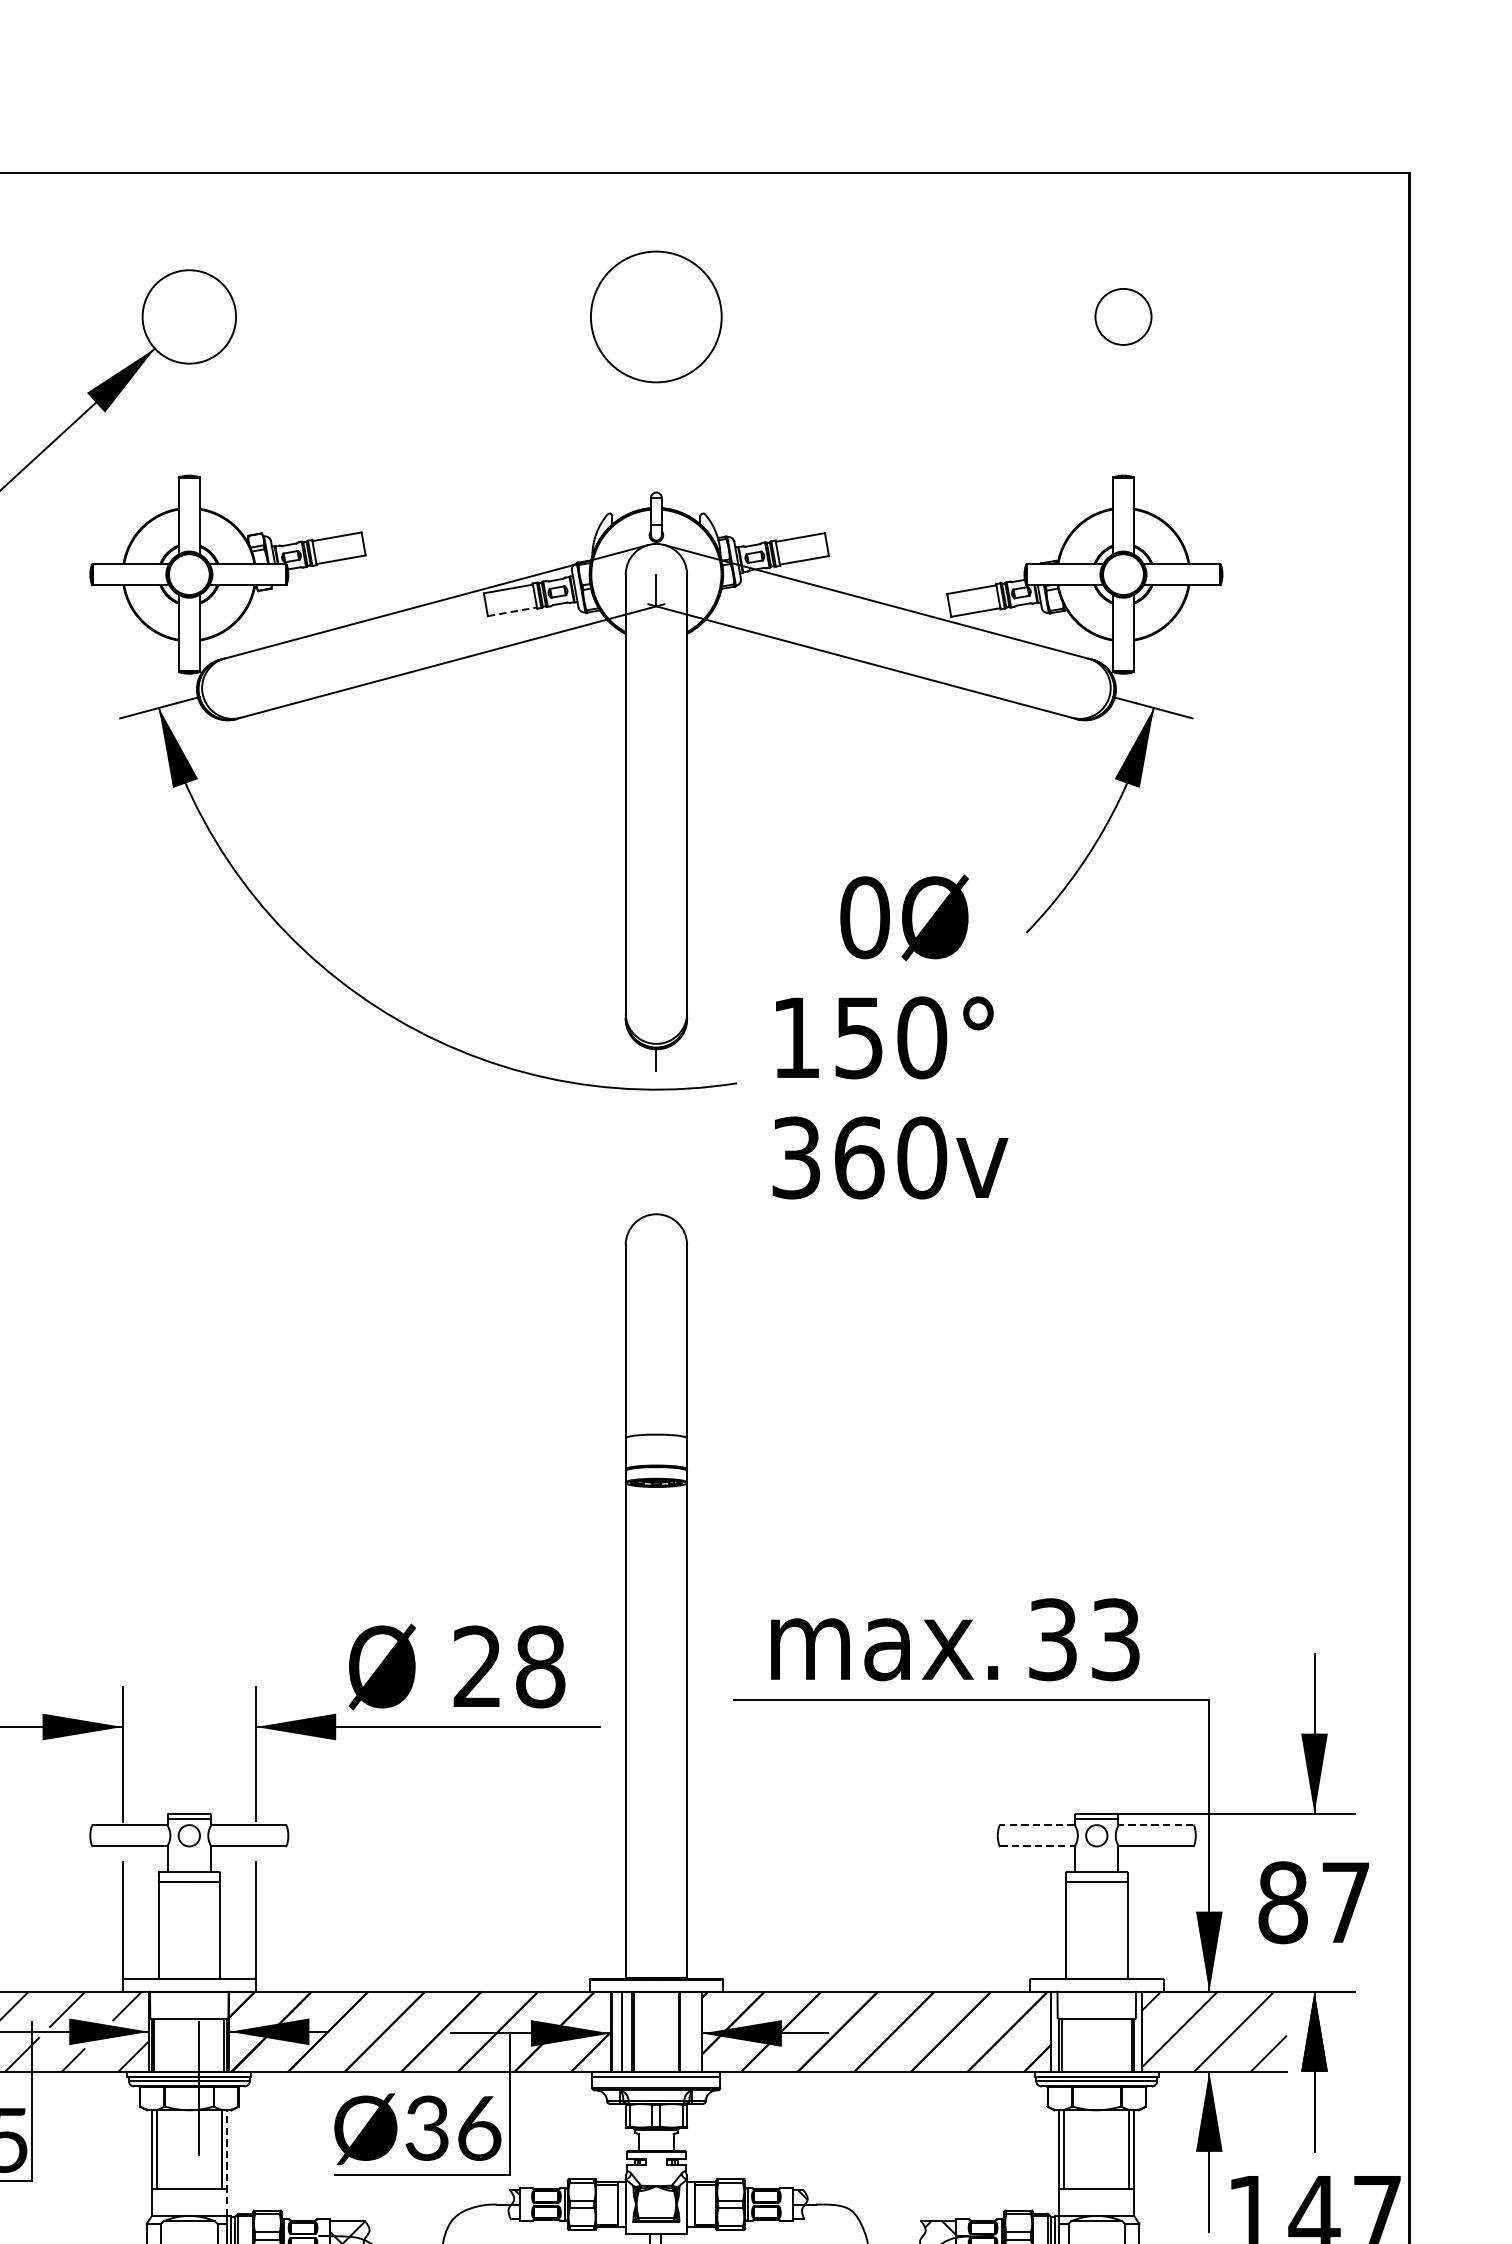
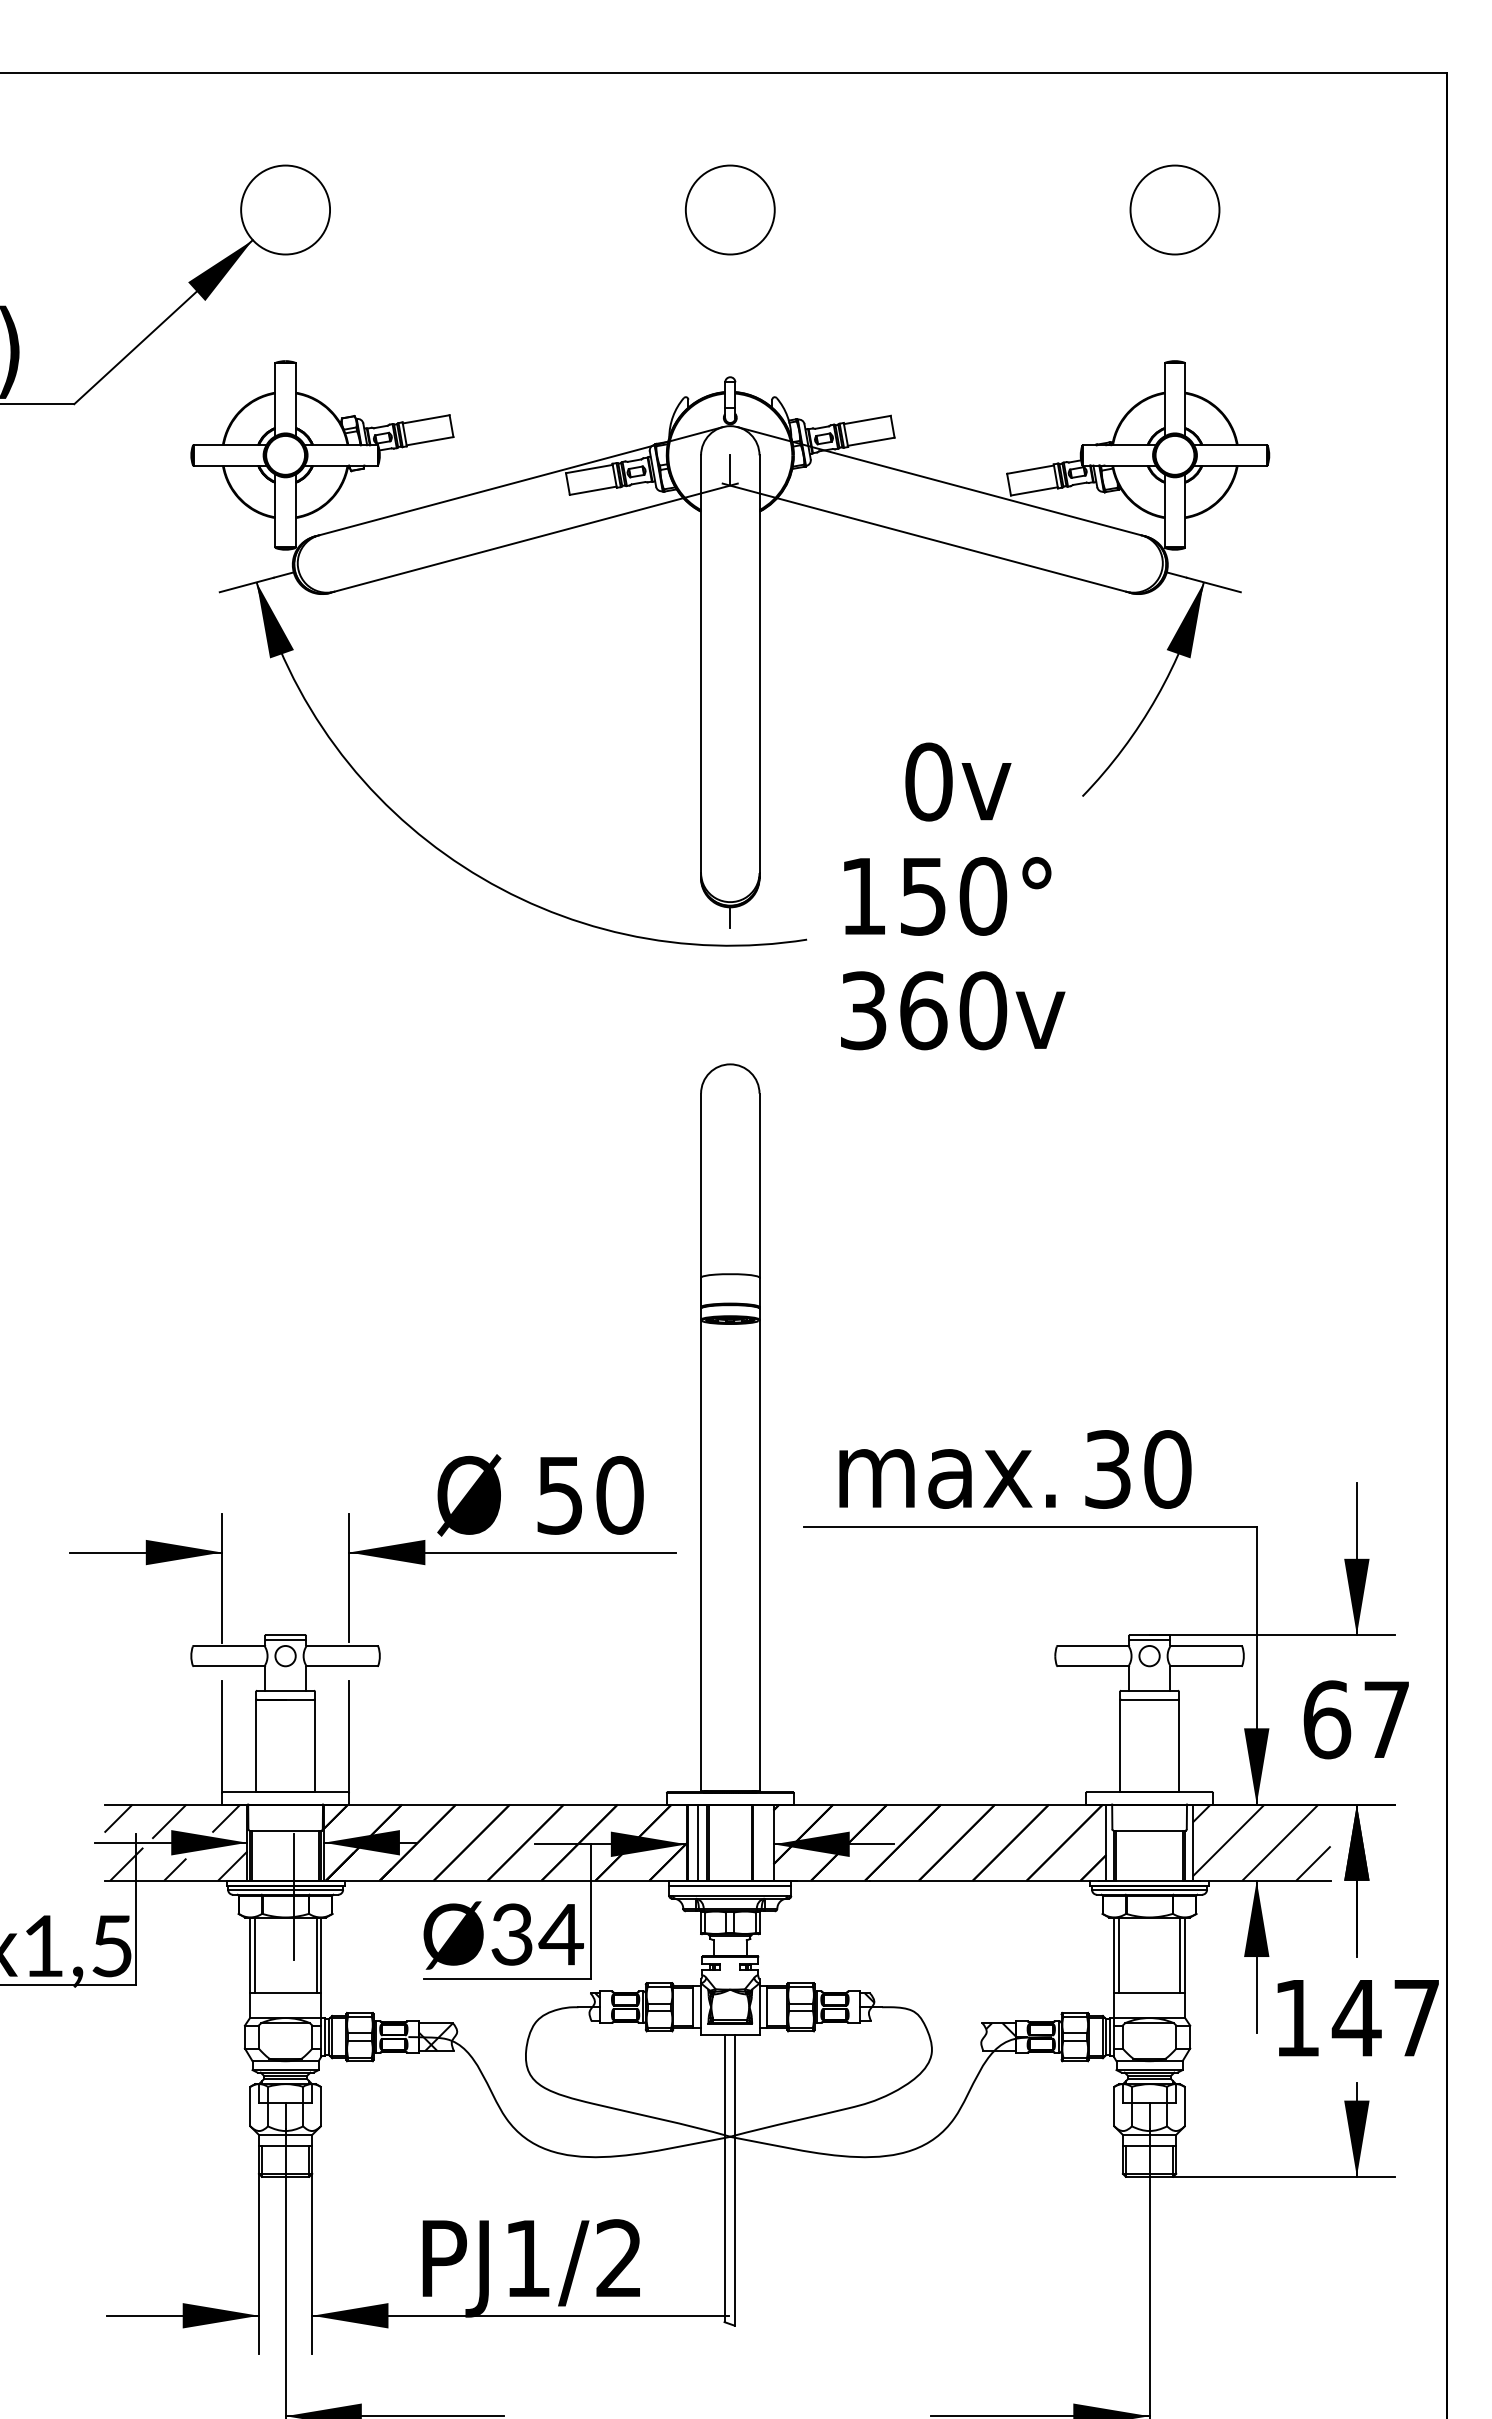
circle: (656, 316) -> (730, 209), size x0.71
circle: (1122, 316) -> (1174, 209), size x1.67
line: (512, 611) -> (593, 490), dashed -> solid
text: (933, 917) -> (994, 781), Ø -> v
text: (1115, 1639) -> (1167, 1469), 33 -> 30
text: (509, 1666) -> (590, 1494), 28 -> 50
line: (1036, 1824) -> (1092, 1645), dashed -> solid
line: (1155, 1824) -> (1205, 1645), dashed -> solid
line: (1037, 1846) -> (1093, 1666), dashed -> solid
text: (1283, 1902) -> (1327, 1719), 87 -> 67
text: (478, 2128) -> (560, 1934), Ø36 -> Ø34
line: (227, 2162) -> (321, 1967), dashed -> solid

